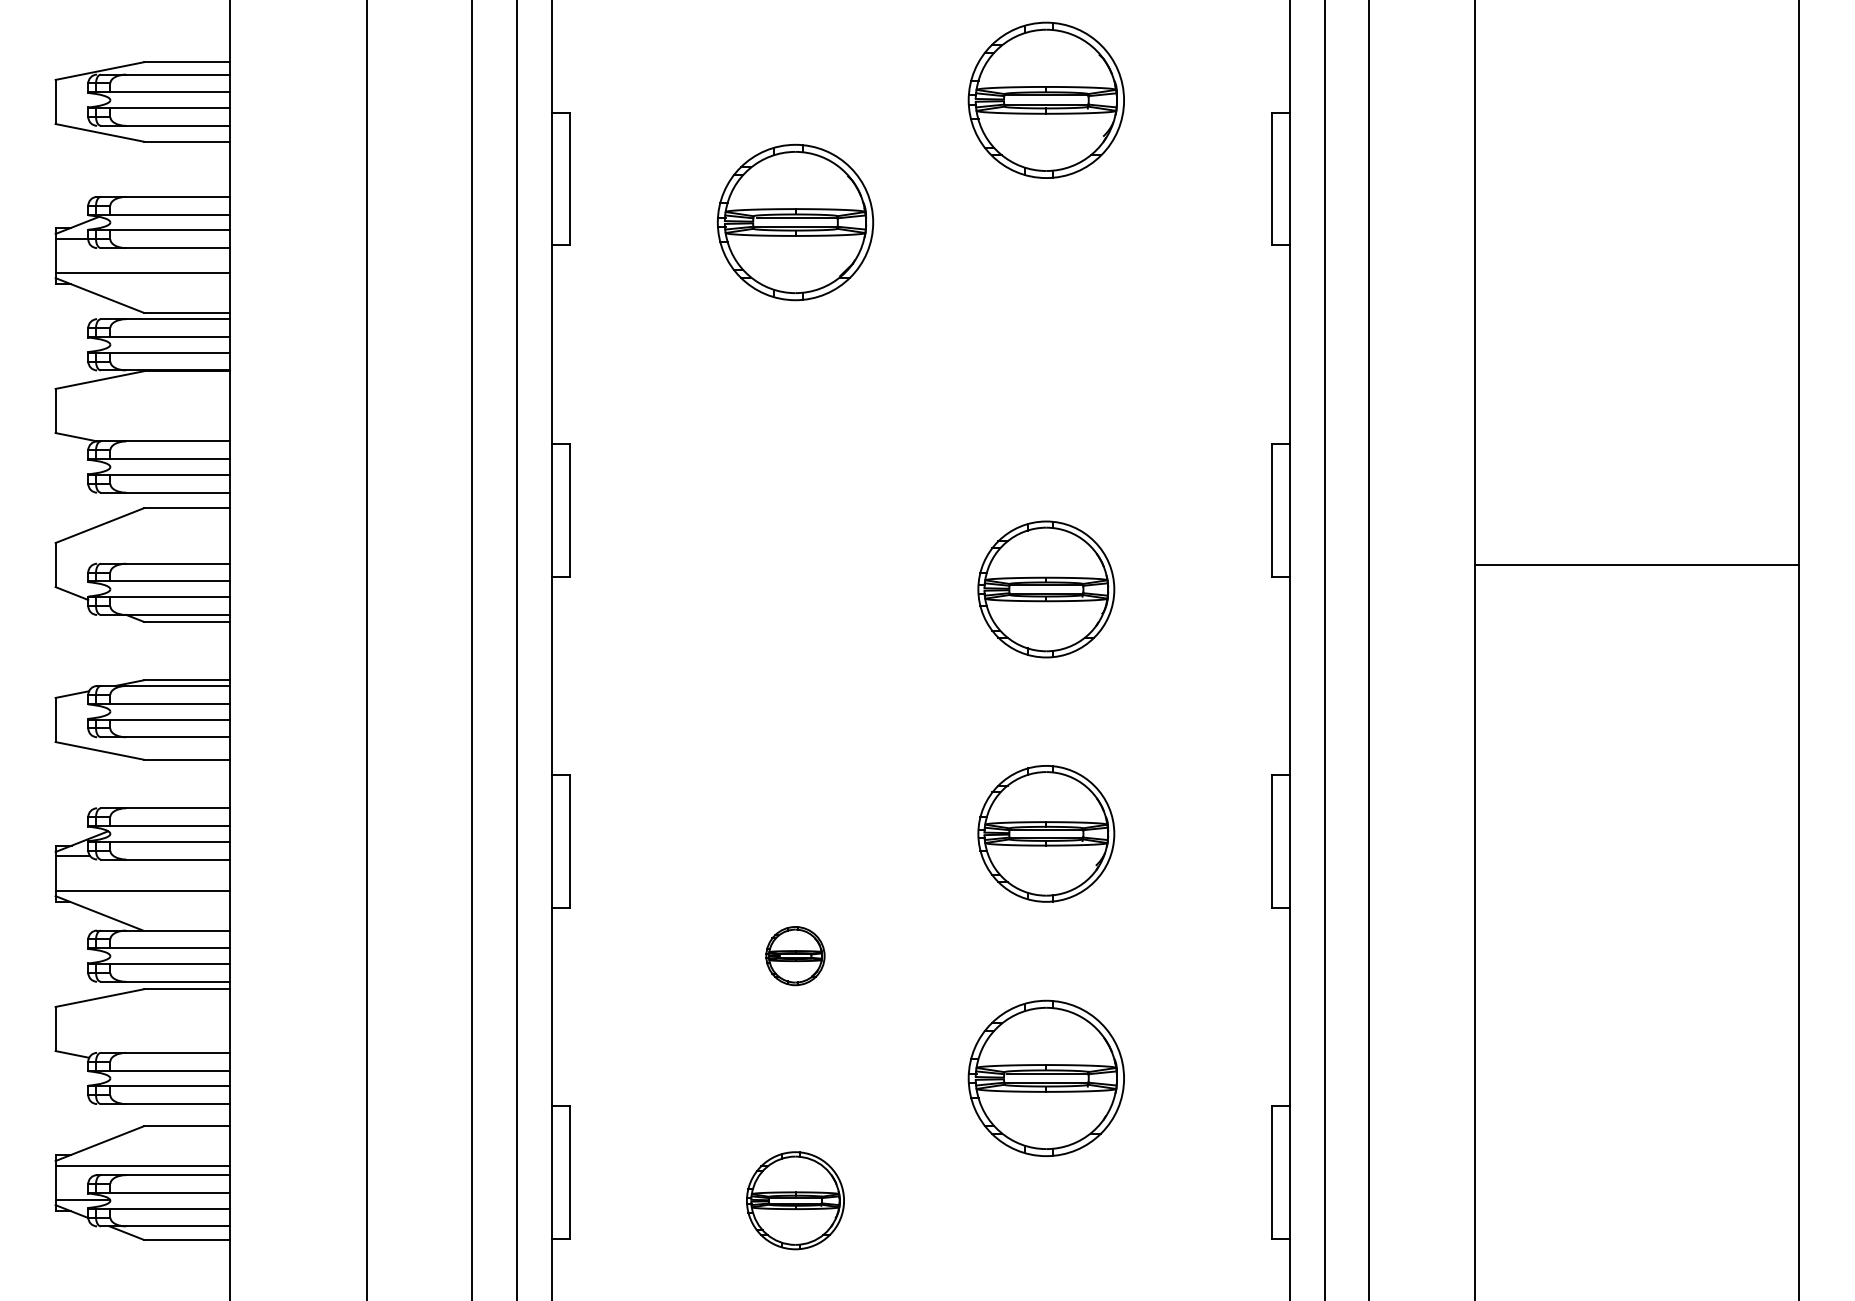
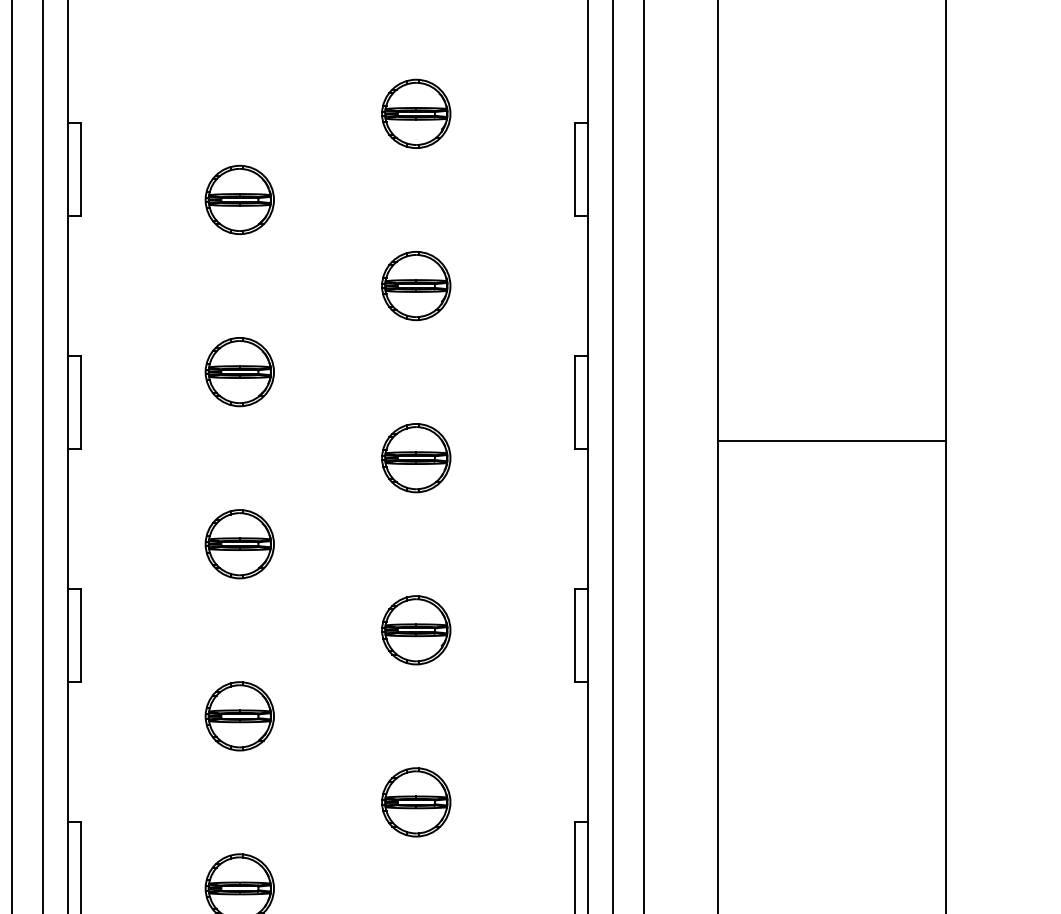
part: (1045, 99) -> (415, 113), size x0.62
part: (795, 222) -> (239, 199), size x0.62
part: (1045, 344) -> (415, 285), added
part: (795, 466) -> (239, 371), added
part: (1045, 588) -> (415, 457), size x0.71
part: (795, 711) -> (239, 544), added
part: (1045, 833) -> (415, 629), size x0.71
part: (795, 955) -> (239, 715), size x1.67
part: (1045, 1078) -> (415, 802), size x0.62

